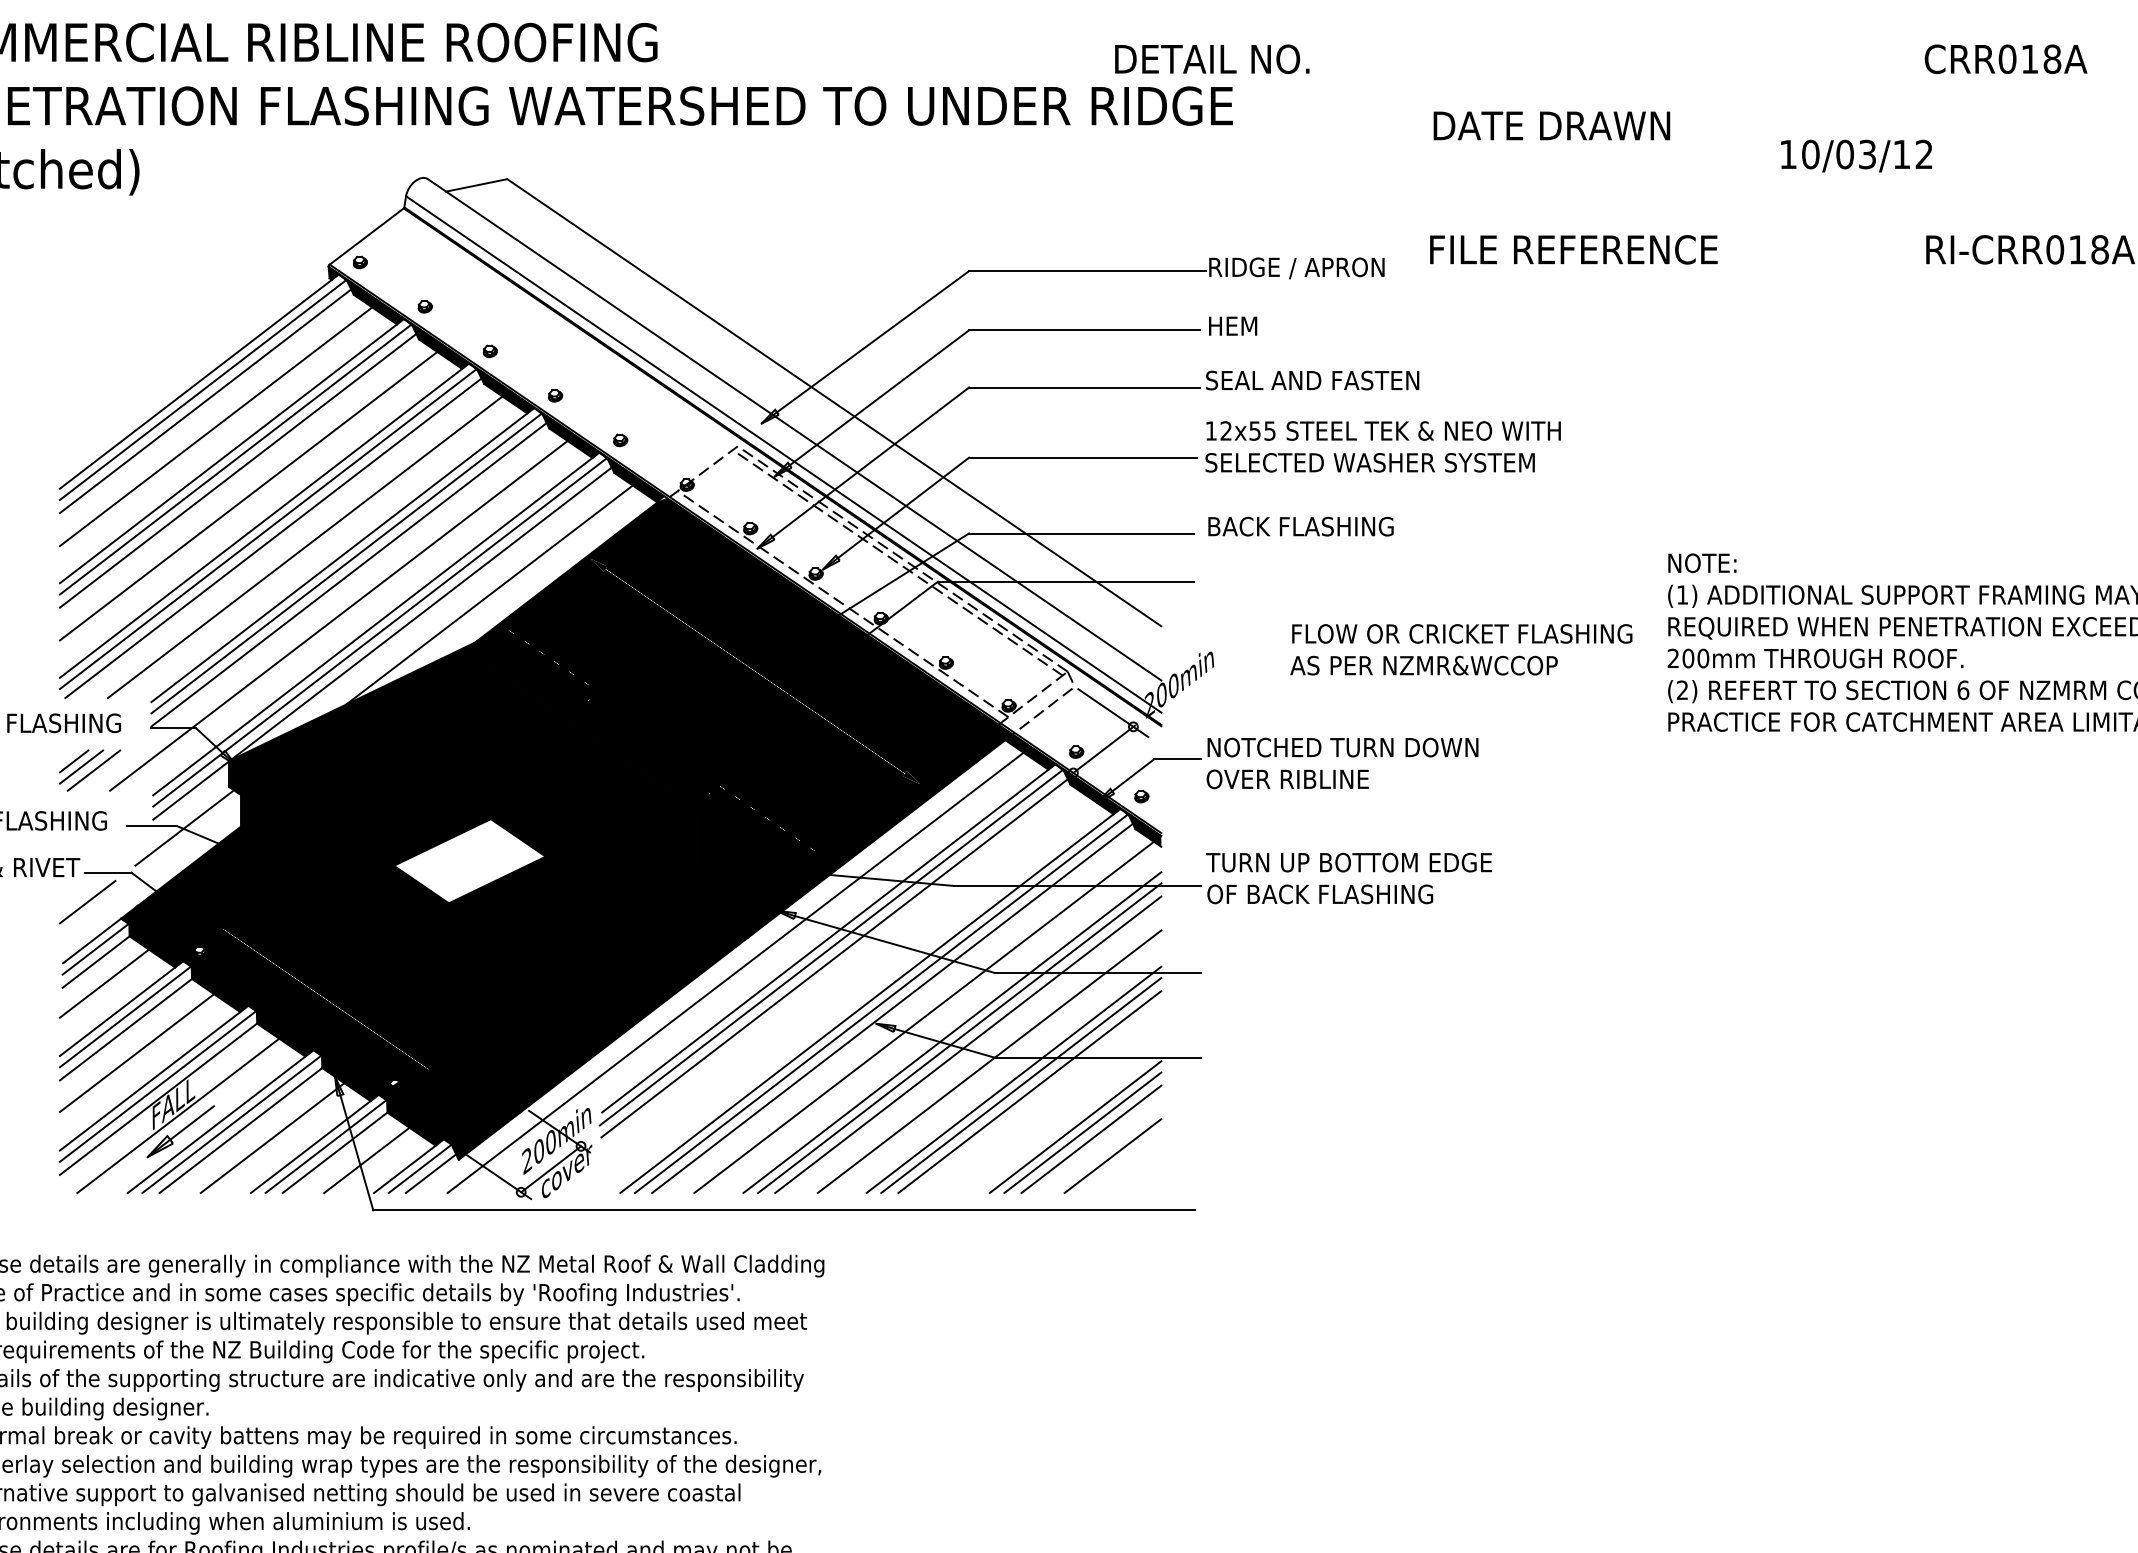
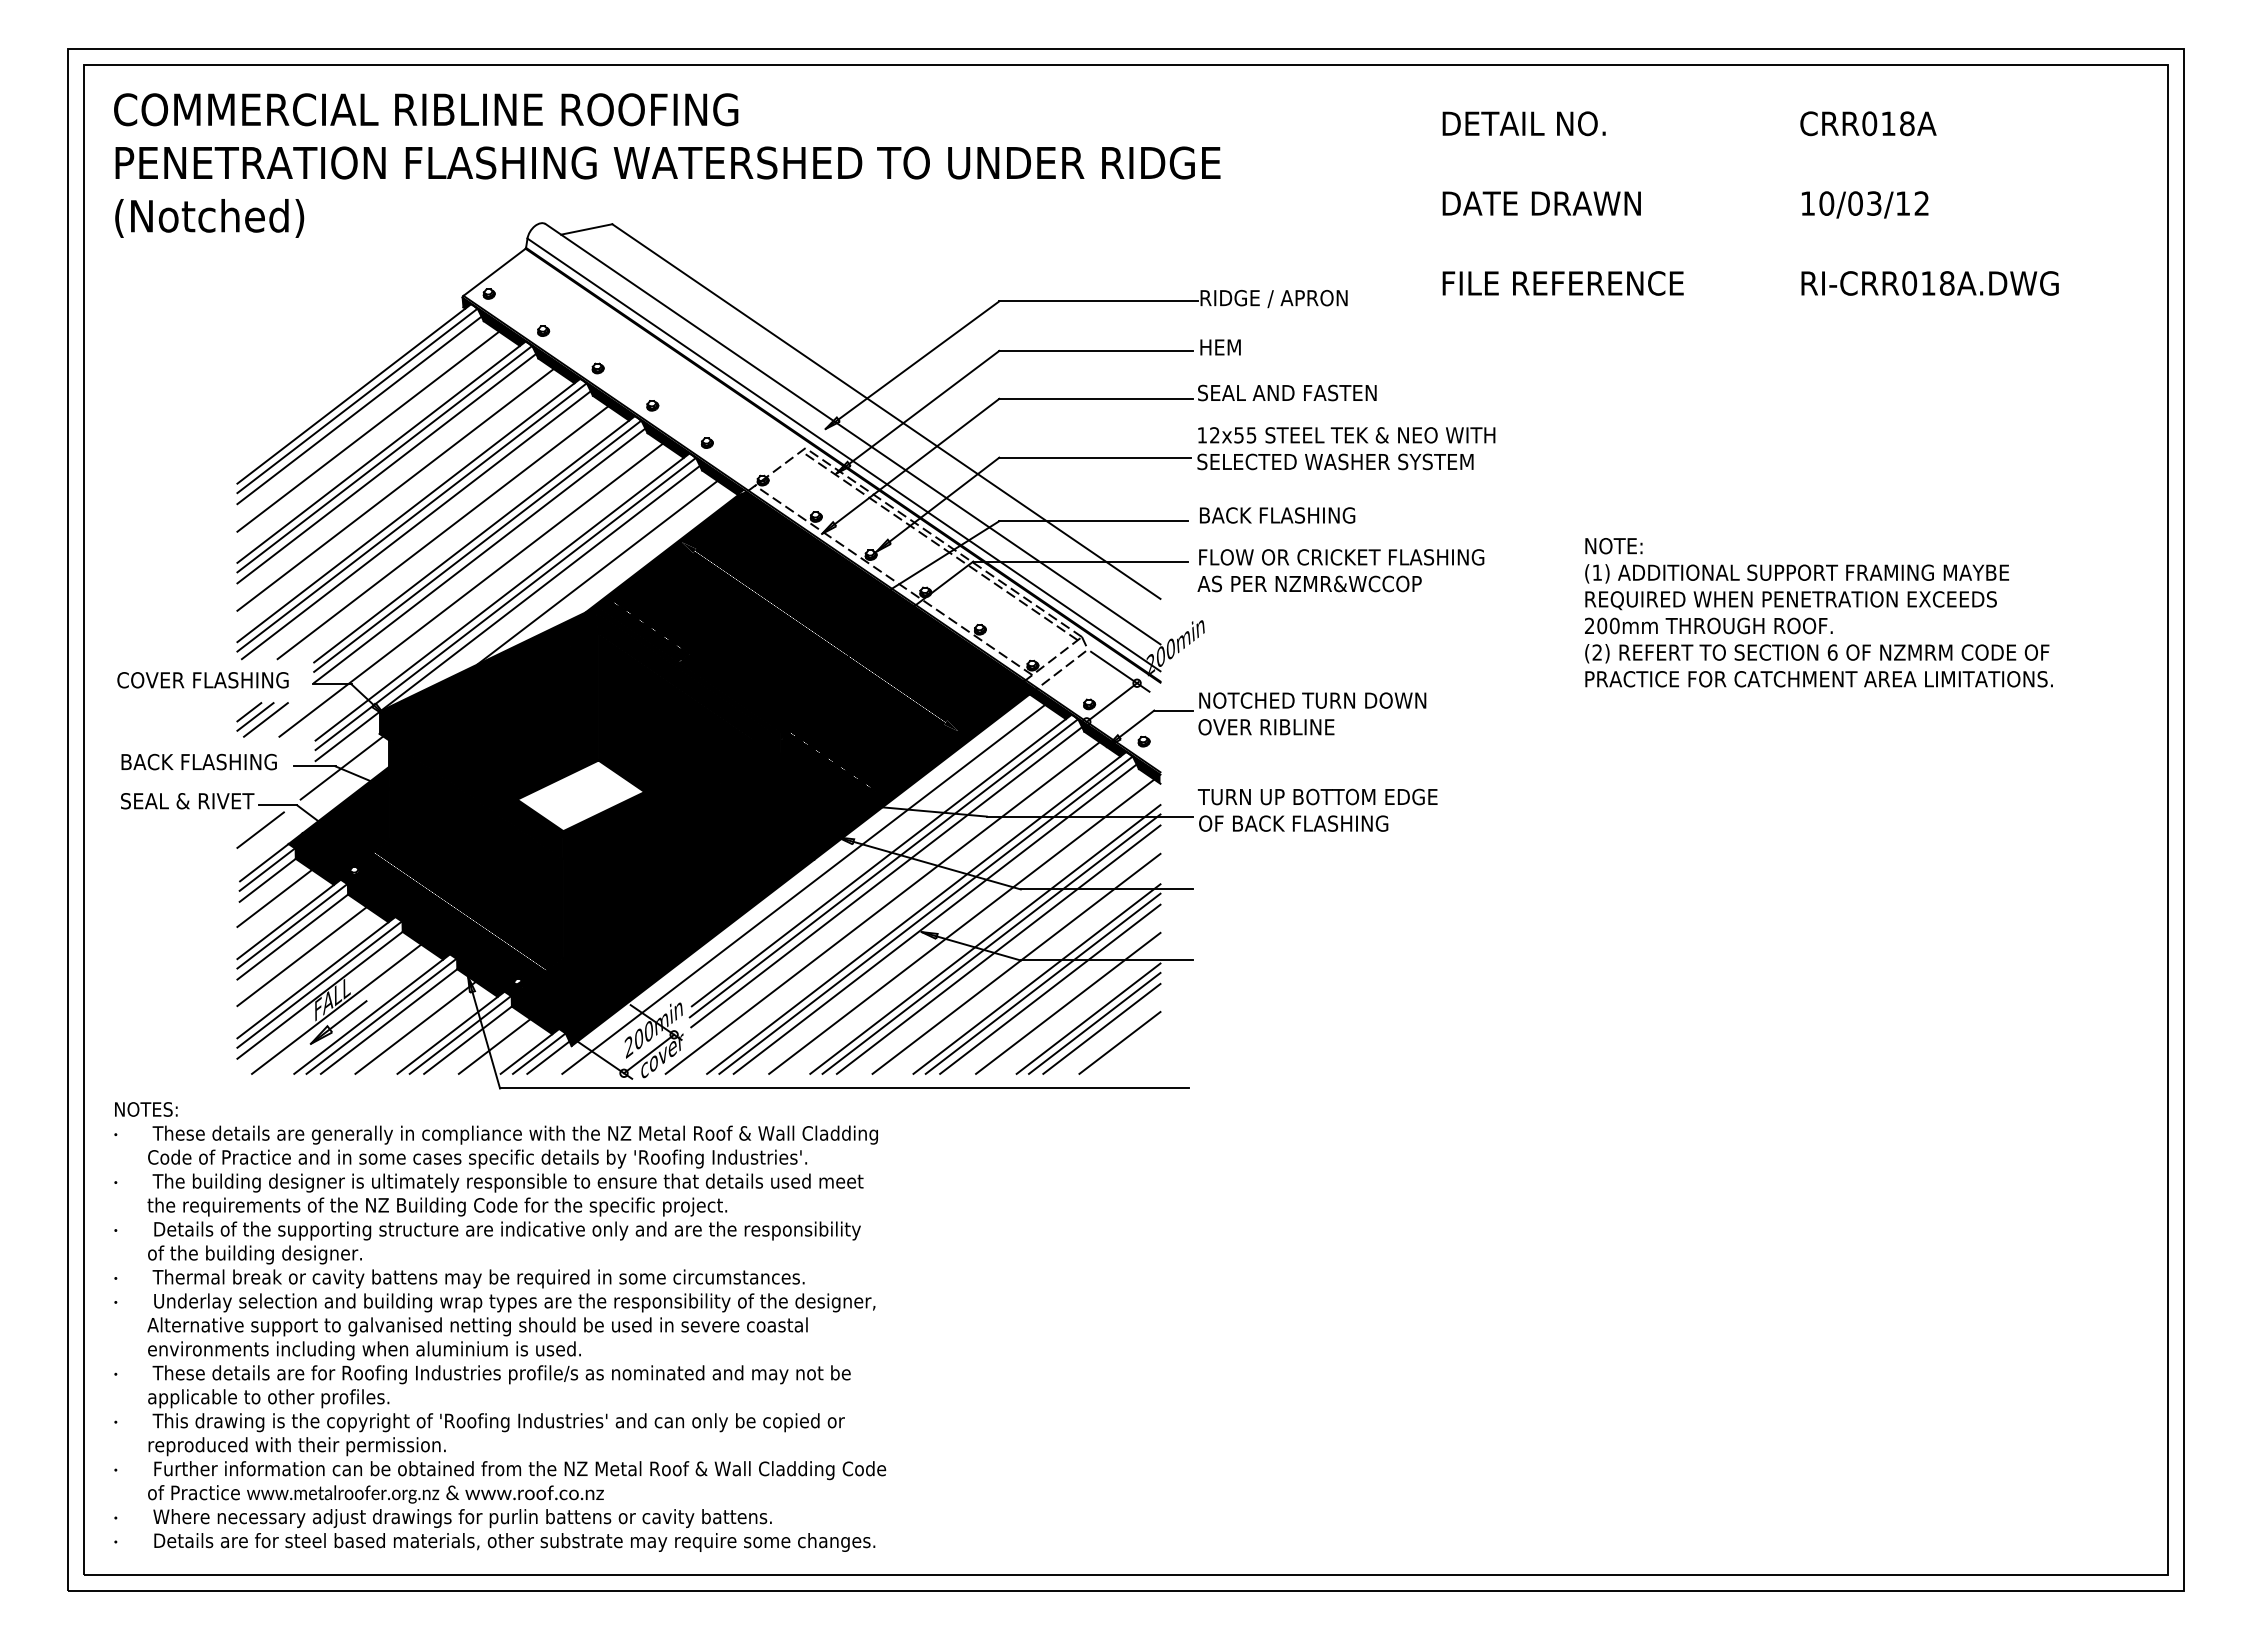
text: (1211, 58) -> (1523, 123), moved
text: (1551, 125) -> (1541, 203), moved
text: (1856, 155) -> (1865, 204), moved
text: (1573, 249) -> (1562, 283), moved
text: (1460, 649) -> (1340, 570), moved
line: (829, 994) -> (882, 907), added
line: (1051, 1107) -> (1068, 1002), added

